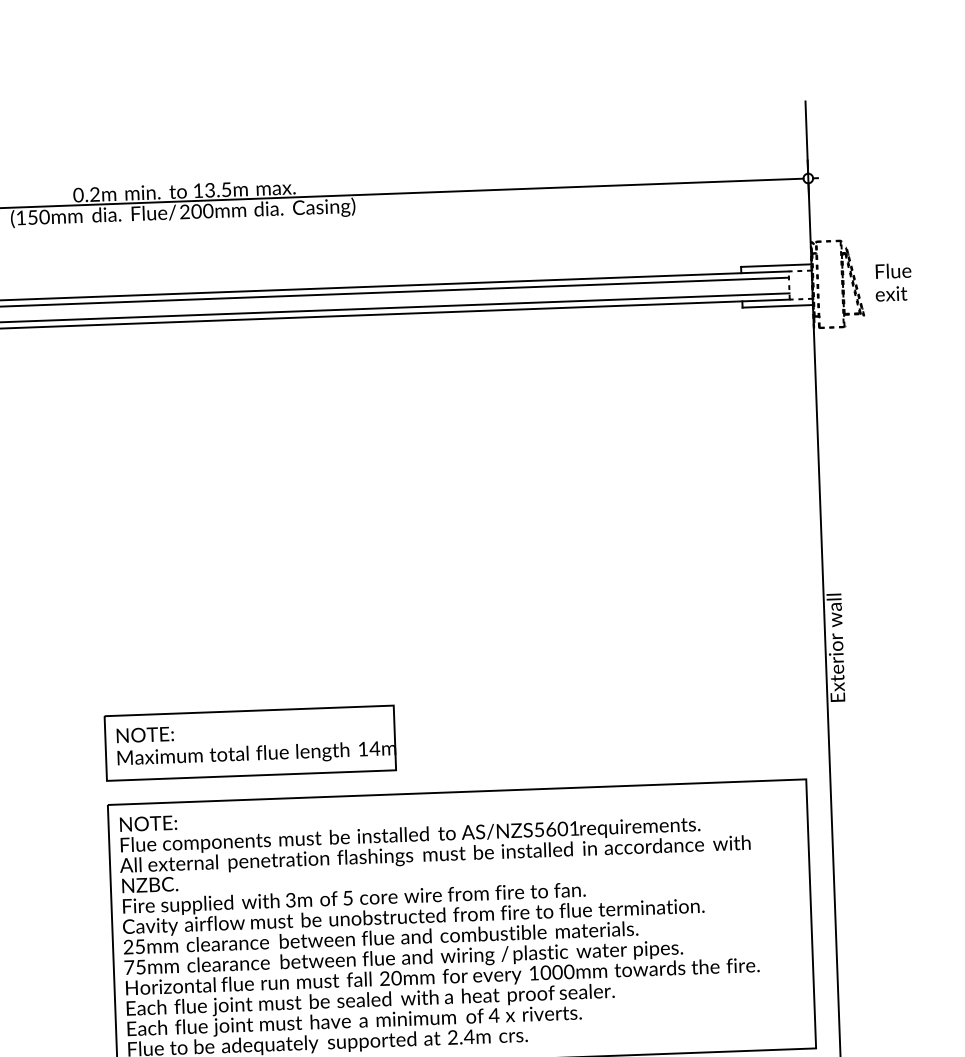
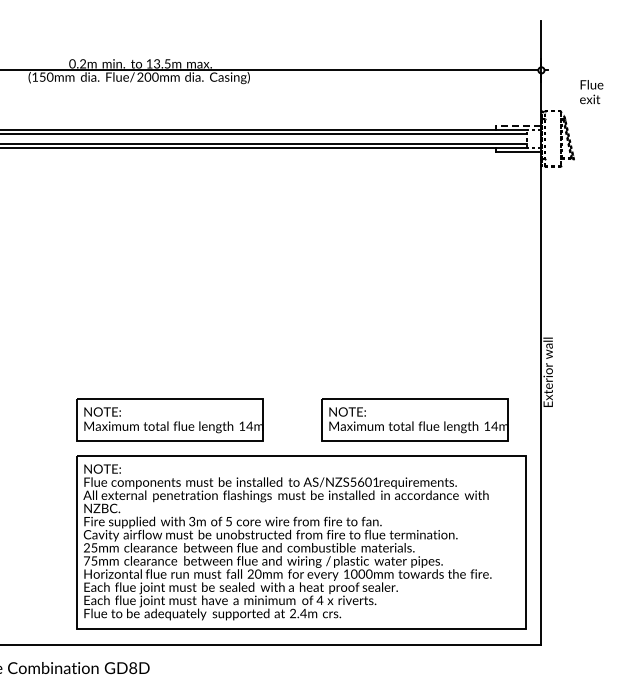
line: (775, 265) -> (518, 125), solid -> dashed
text: (893, 283) -> (591, 92), moved
part: (630, 728) -> (414, 419), added

